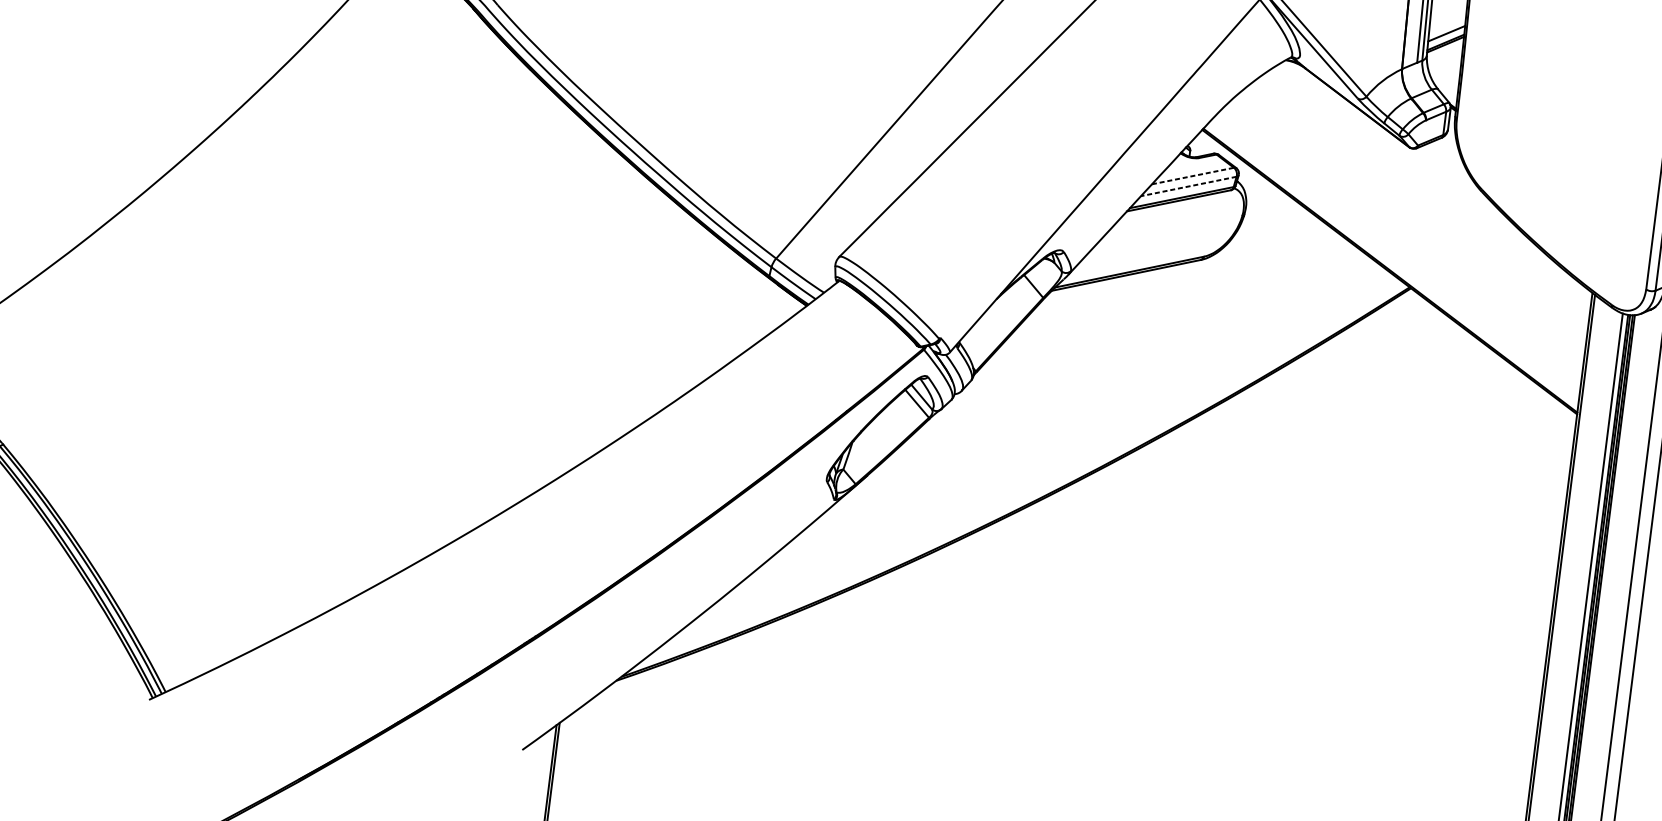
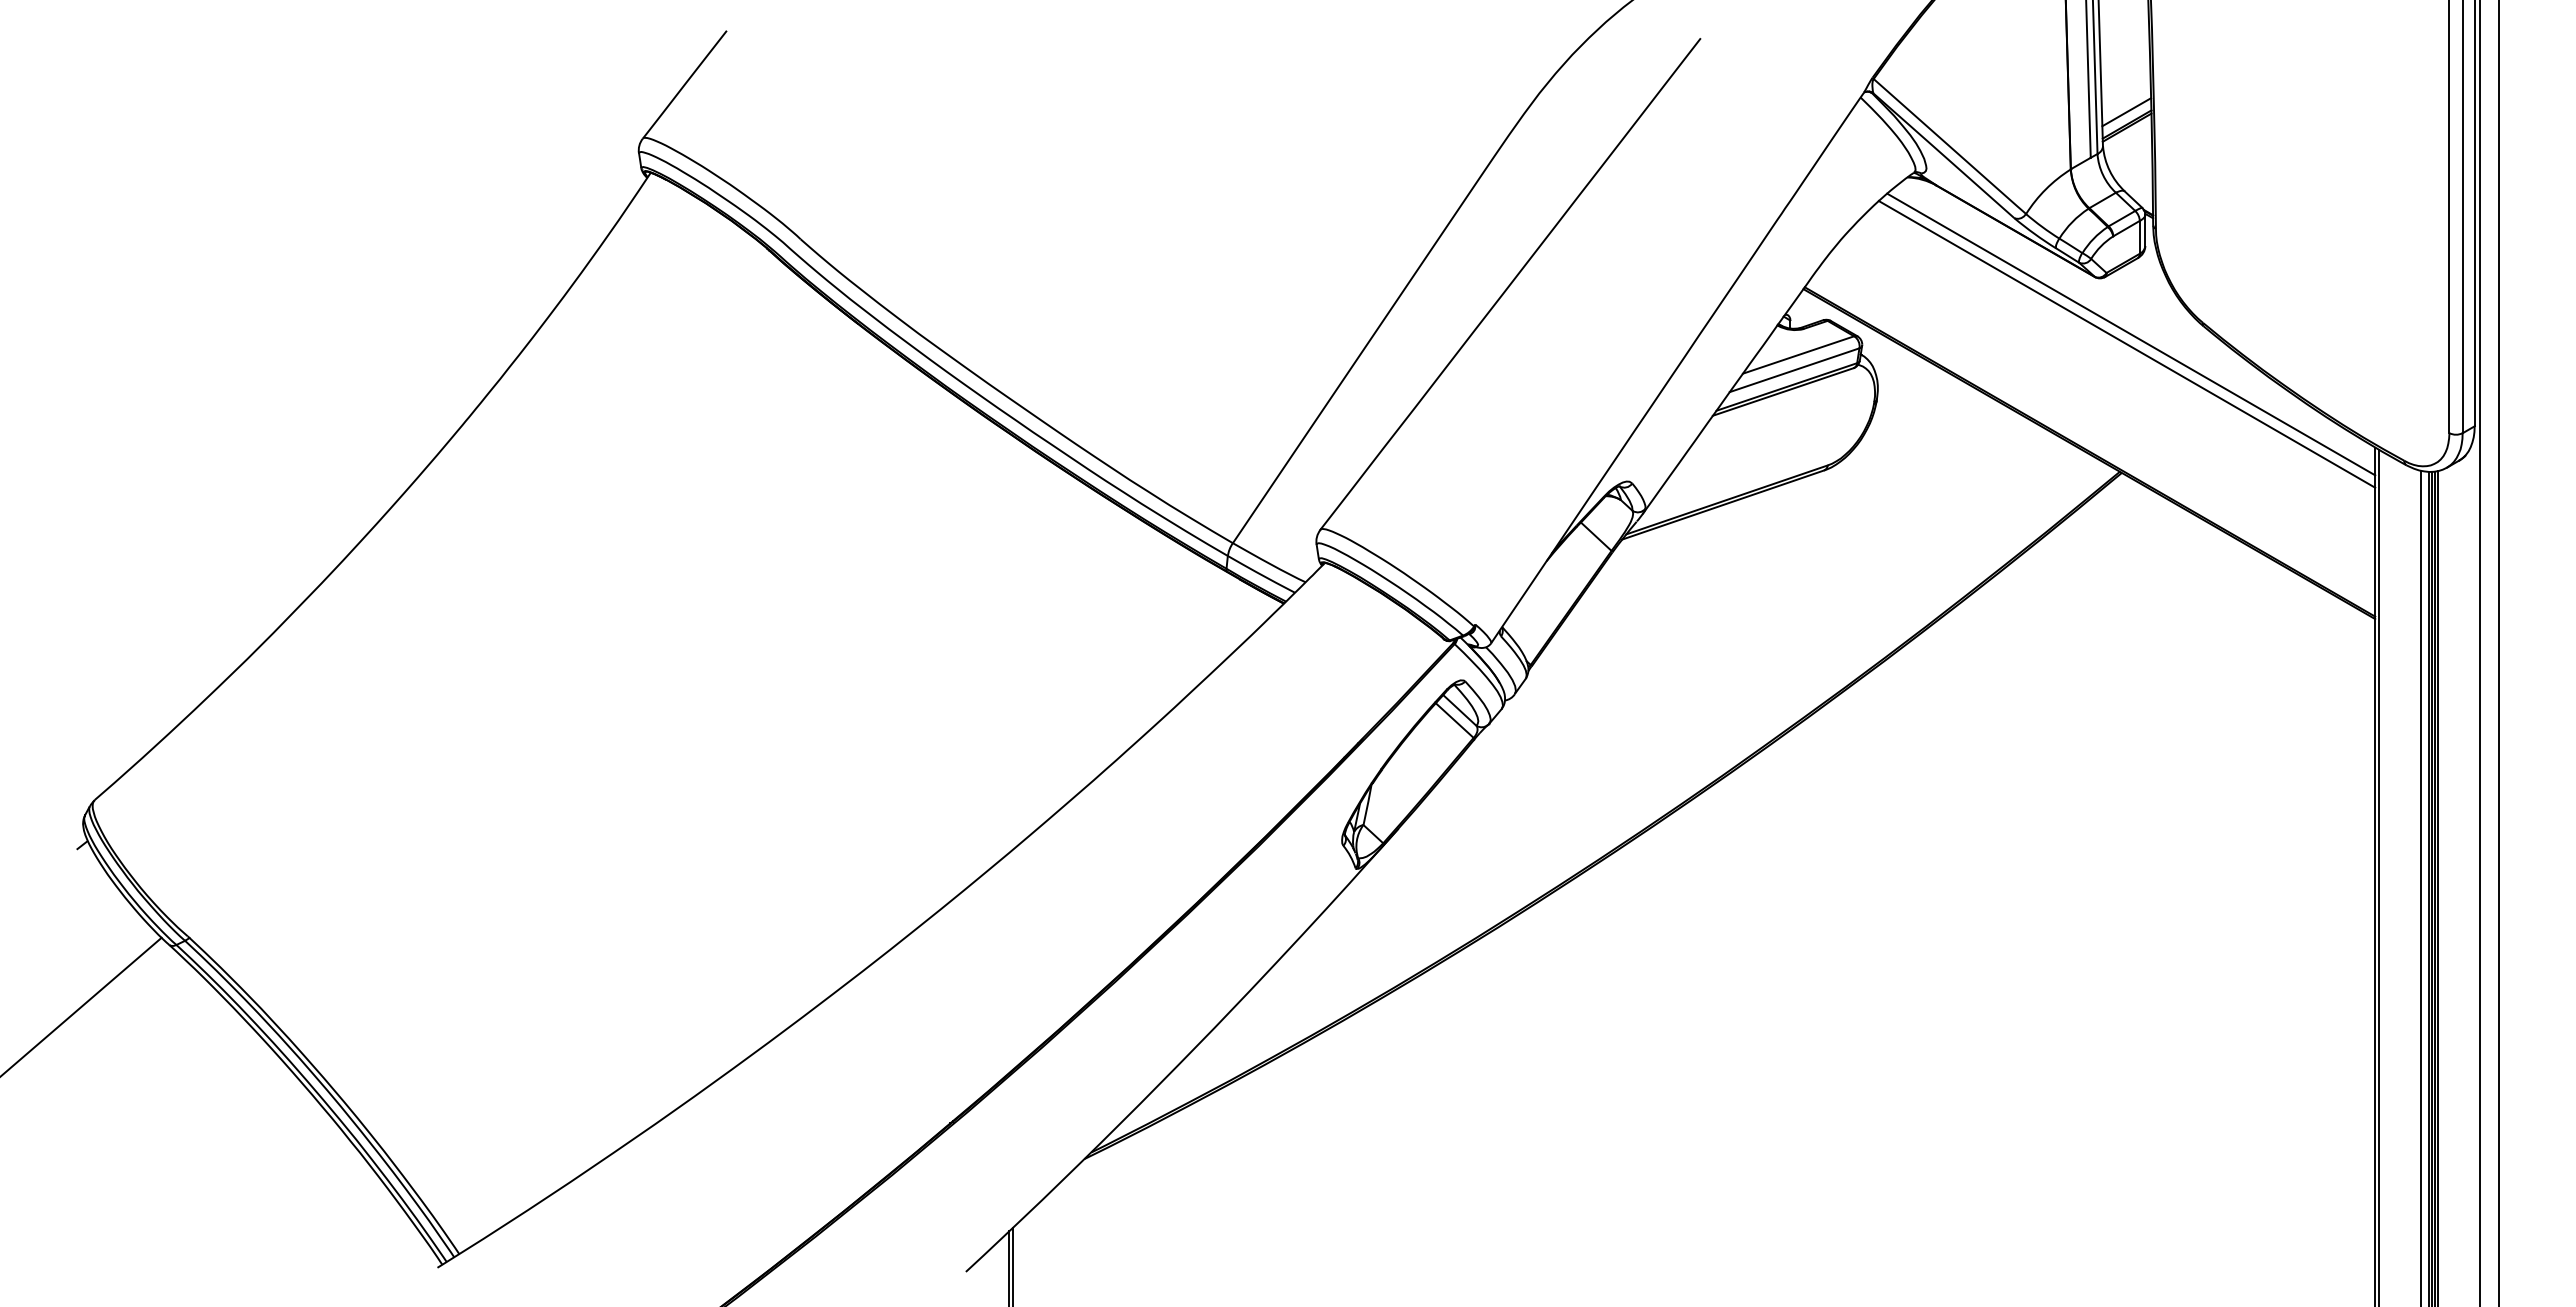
line: (1192, 176) -> (1798, 355), dashed -> solid
line: (1188, 186) -> (1794, 370), dashed -> solid
line: (1430, 191) -> (2131, 334), added
line: (1425, 197) -> (2126, 344), added

